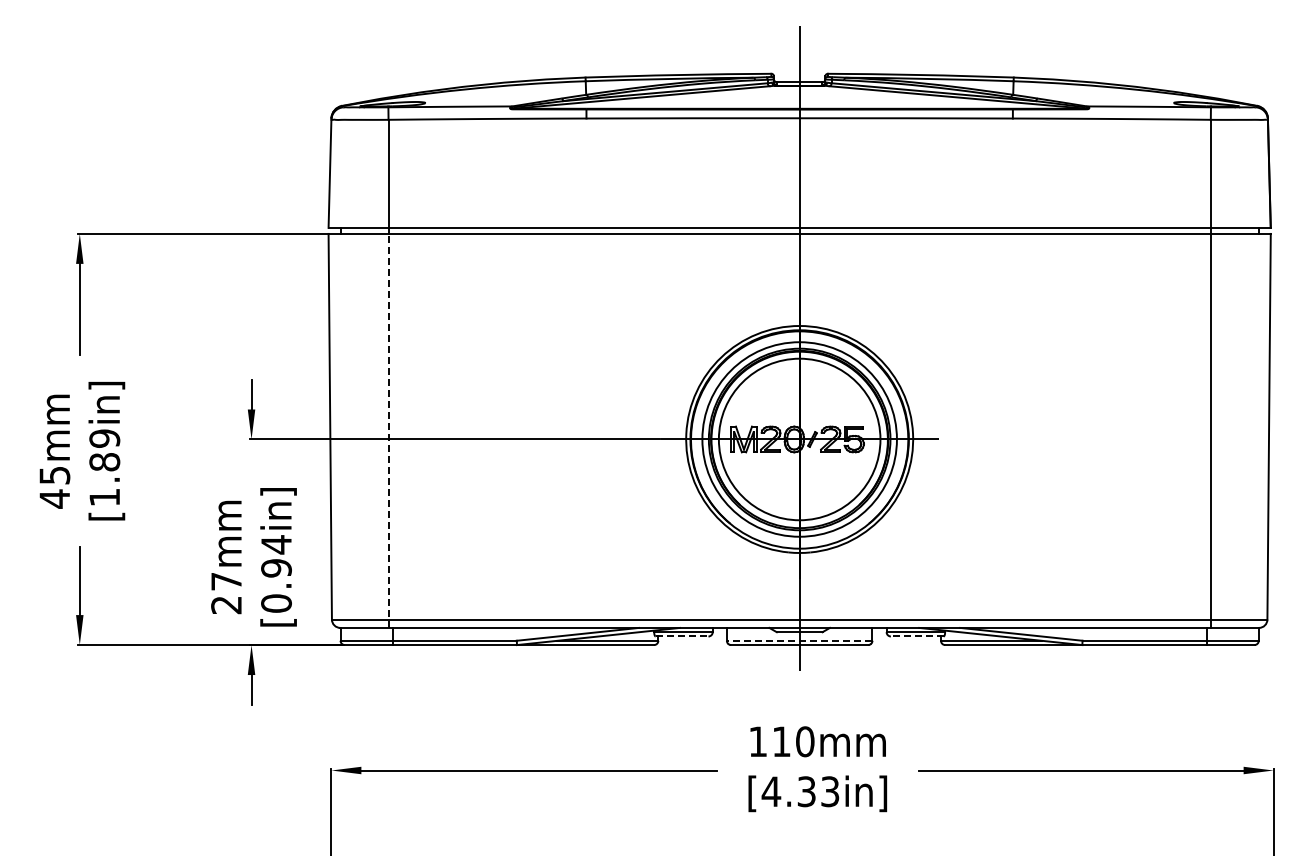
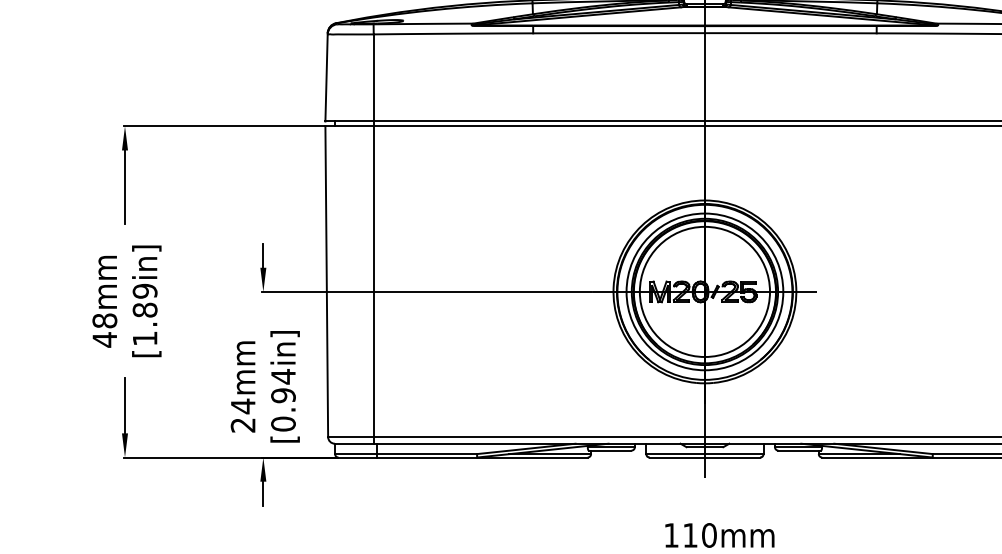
line: (388, 430) -> (373, 284), dashed -> solid
text: (54, 475) -> (104, 320), 45mm -> 48mm
text: (226, 581) -> (243, 406), 27mm -> 24mm
line: (682, 636) -> (610, 450), dashed -> solid
line: (916, 636) -> (799, 450), dashed -> solid
line: (799, 640) -> (704, 453), dashed -> solid

